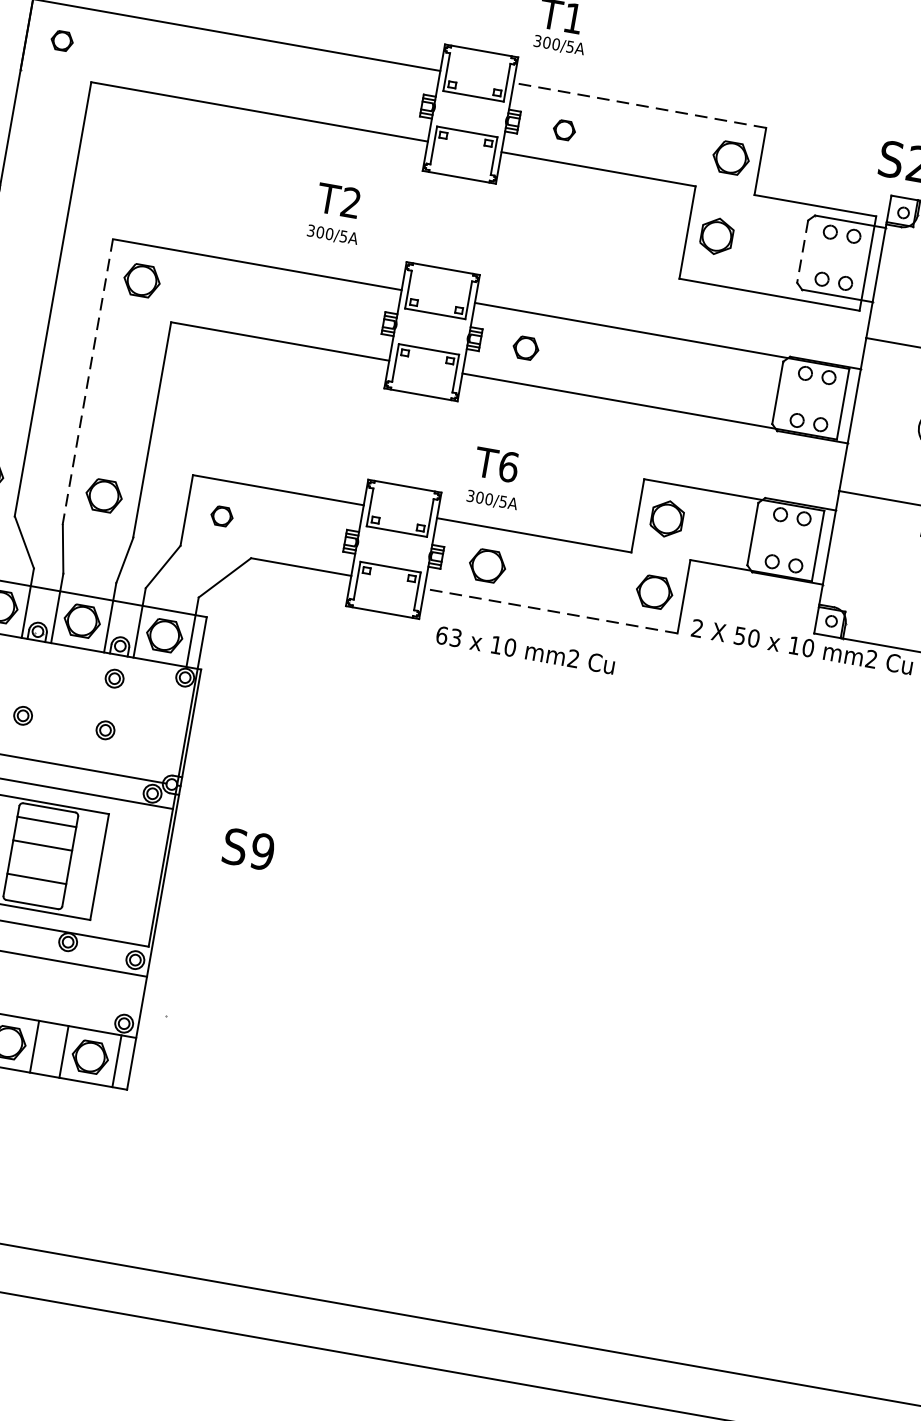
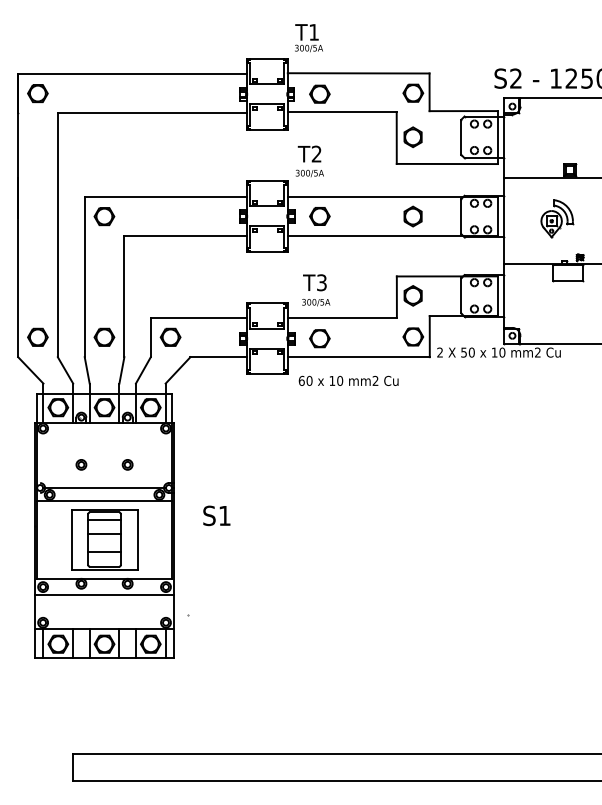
part: (61, 40) -> (37, 93), size x1.67
line: (639, 105) -> (358, 73), dashed -> solid
part: (563, 129) -> (319, 93), size x1.67
text: (335, 213) -> (309, 161), moved
line: (803, 251) -> (461, 137), dashed -> solid
part: (525, 348) -> (319, 216), size x1.43
part: (690, 377) -> (412, 216), added
line: (87, 382) -> (84, 277), dashed -> solid
text: (509, 466) -> (322, 282), T6 -> T3
part: (222, 515) -> (170, 336), size x1.67
line: (550, 611) -> (358, 357), dashed -> solid
text: (455, 637) -> (309, 380), 63 -> 60
part: (114, 677) -> (127, 435), removed
text: (262, 850) -> (224, 515), S9 -> S1

